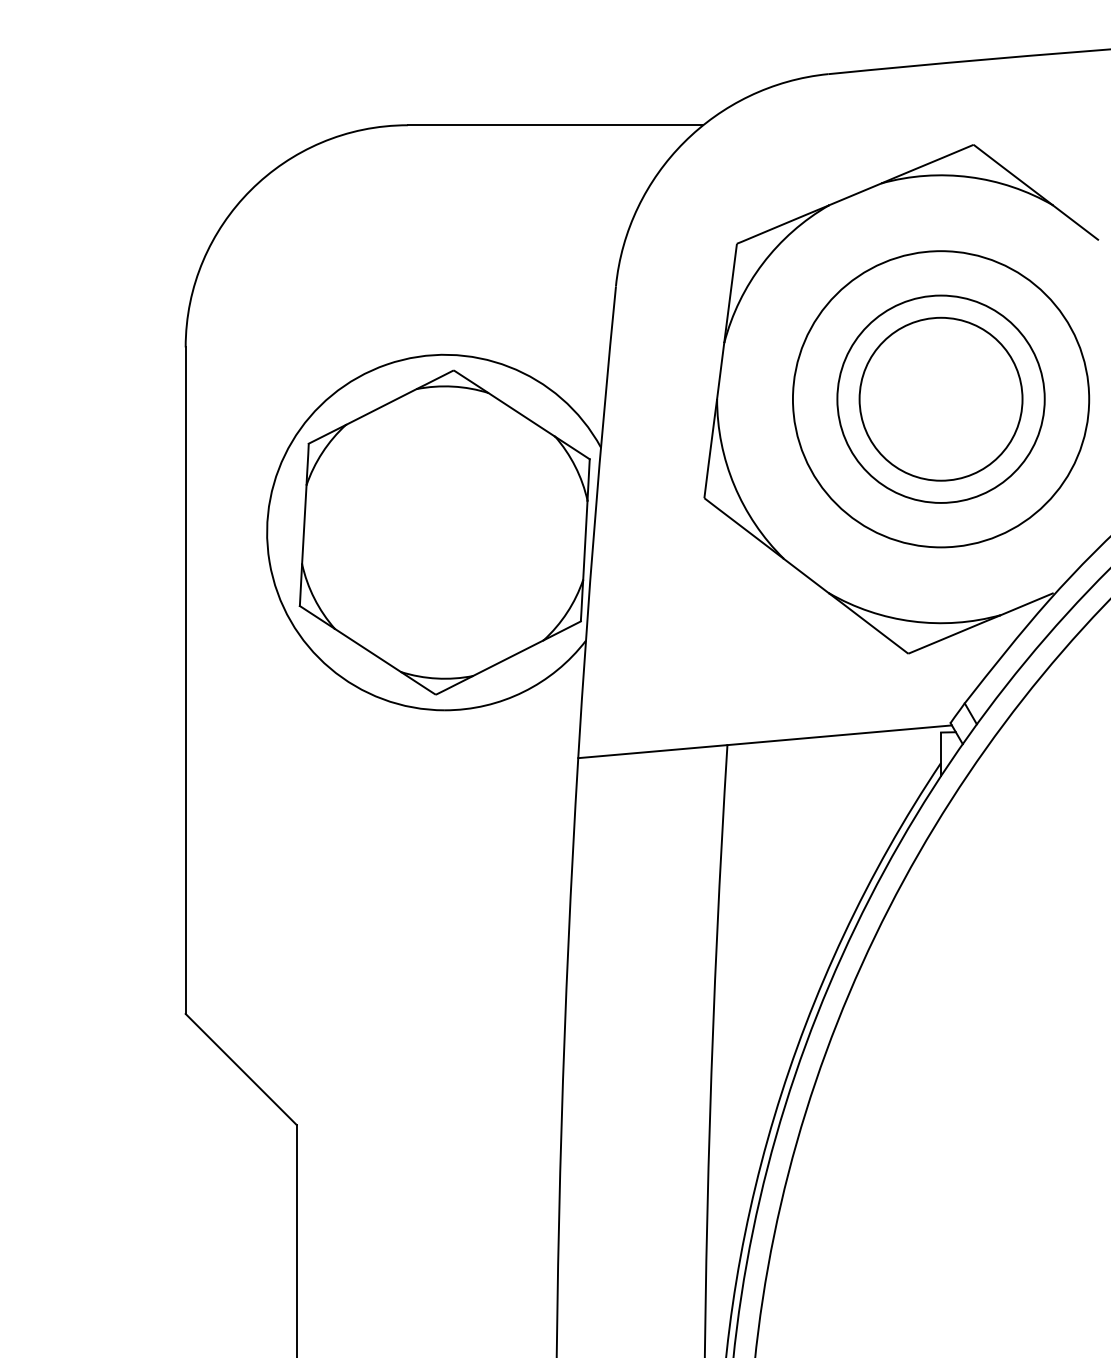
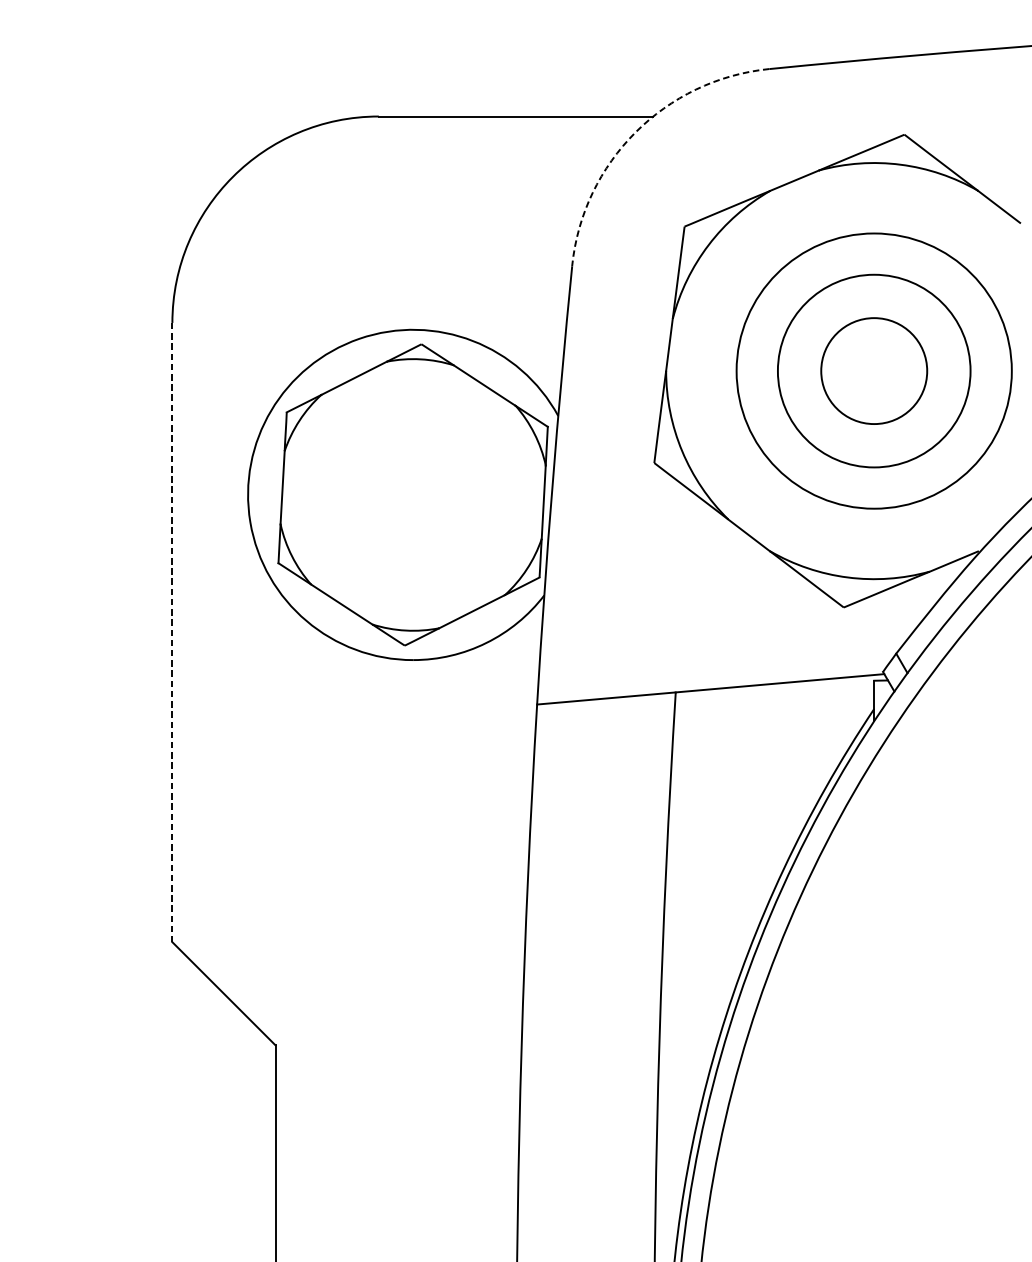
arc: (684, 142) -> (635, 132), solid -> dashed
circle: (940, 398) -> (873, 370), size x0.7
line: (185, 681) -> (172, 633), solid -> dashed

